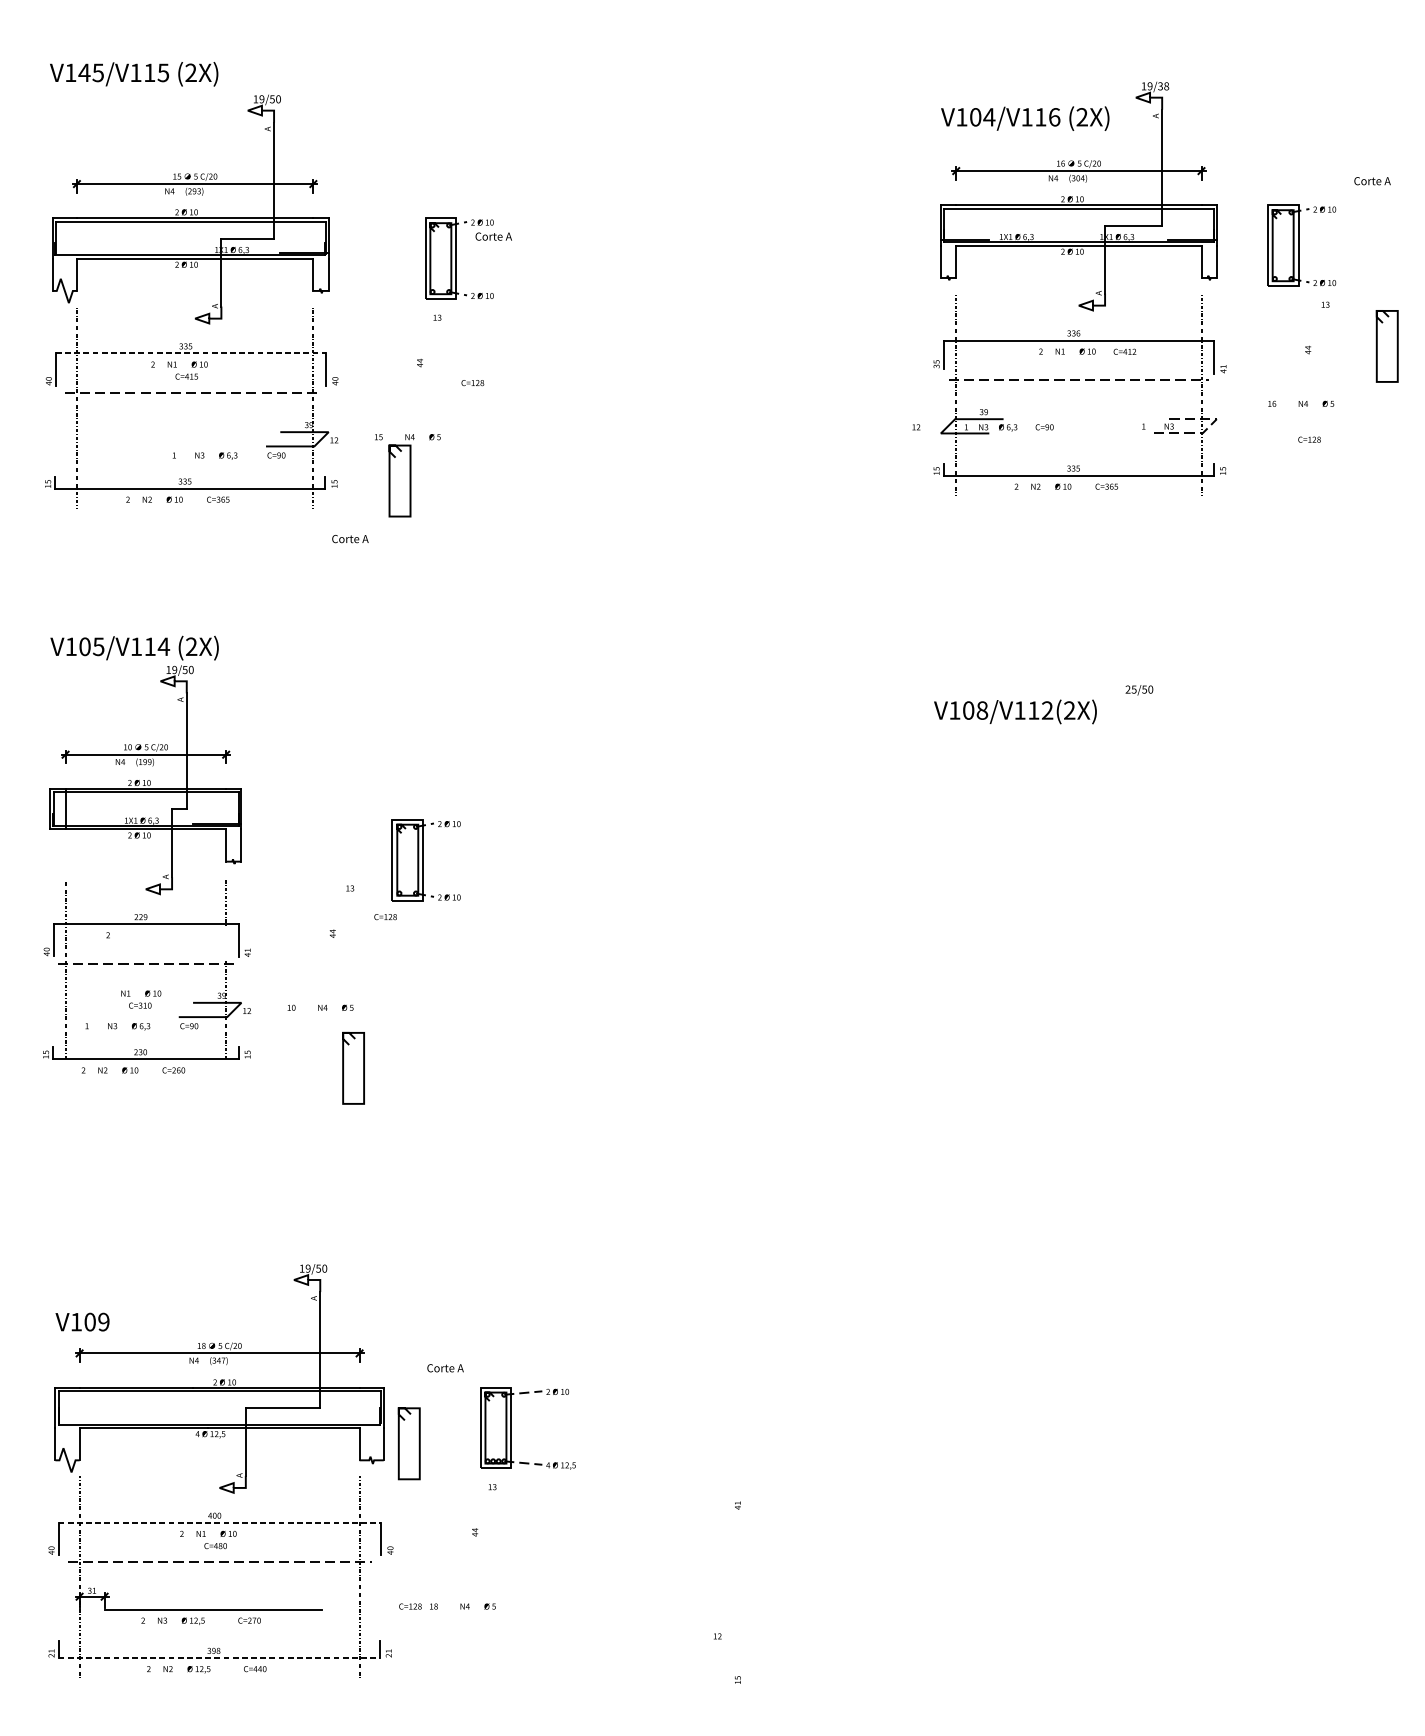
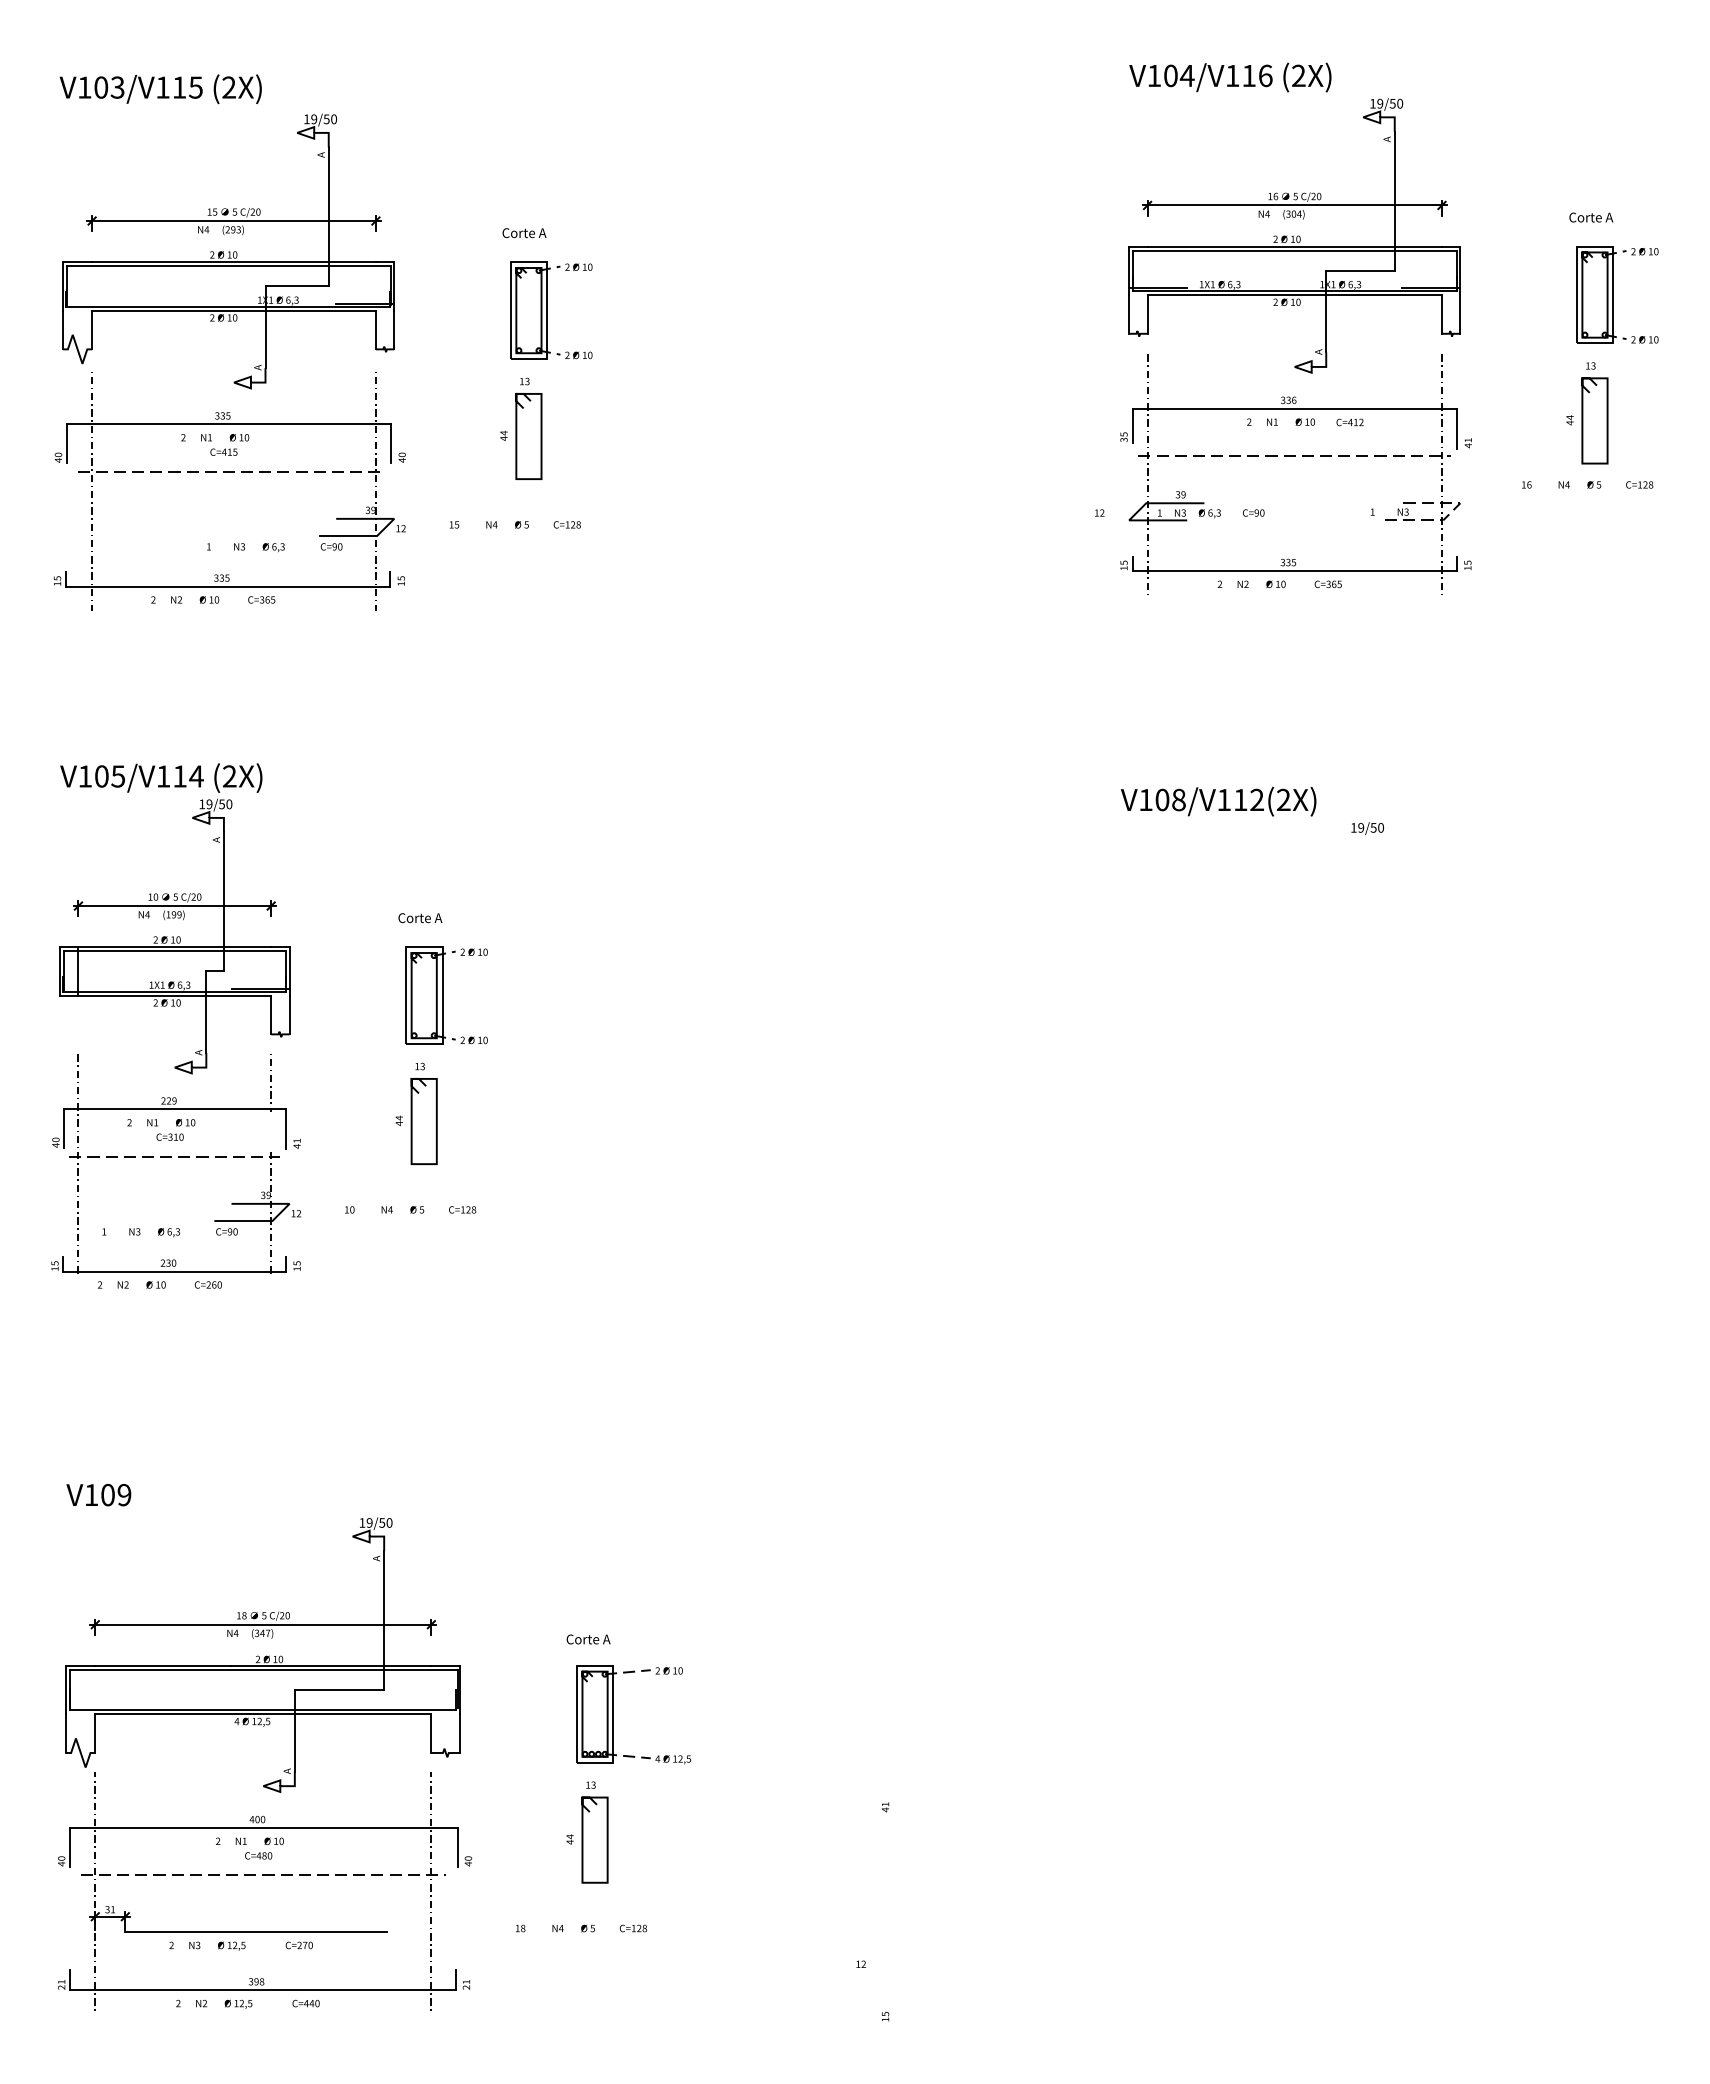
text: (90, 72) -> (108, 87), V145/V115 -> V103/V115
text: (1163, 86) -> (1396, 103), 19/38 -> 19/50
text: (1025, 118) -> (1230, 77), moved
text: (1372, 181) -> (1591, 217), moved
text: (493, 236) -> (524, 233), moved
part: (1301, 245) -> (1617, 294), moved
curve: (1377, 346) -> (1583, 420), moved
line: (191, 353) -> (229, 424), dashed -> solid
text: (472, 382) -> (566, 524), moved
text: (1309, 439) -> (1639, 484), moved
curve: (390, 481) -> (517, 436), moved
text: (350, 539) -> (420, 918), moved
text: (1131, 689) -> (1357, 827), 25/50 -> 19/50
text: (1015, 711) -> (1218, 801), moved
part: (426, 860) -> (446, 995), moved
text: (385, 916) -> (462, 1209), moved
text: (141, 999) -> (171, 1129), moved
curve: (343, 1068) -> (412, 1121), moved
text: (82, 1322) -> (98, 1495), moved
text: (445, 1368) -> (588, 1639), moved
curve: (399, 1443) -> (583, 1839), moved
line: (219, 1523) -> (263, 1828), dashed -> solid
text: (409, 1606) -> (632, 1928), moved
line: (218, 1658) -> (262, 1990), dashed -> solid

